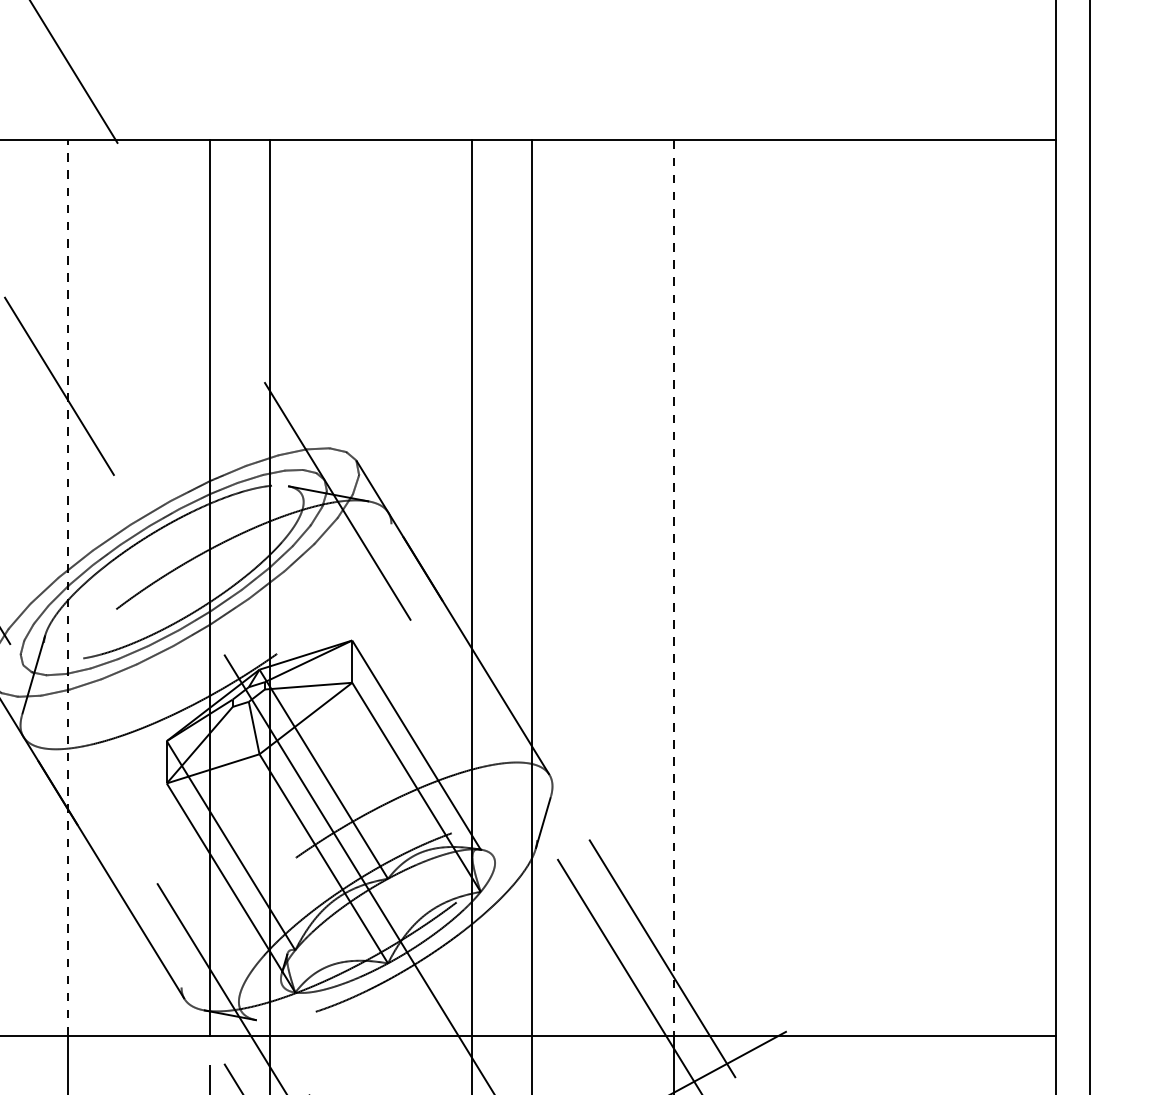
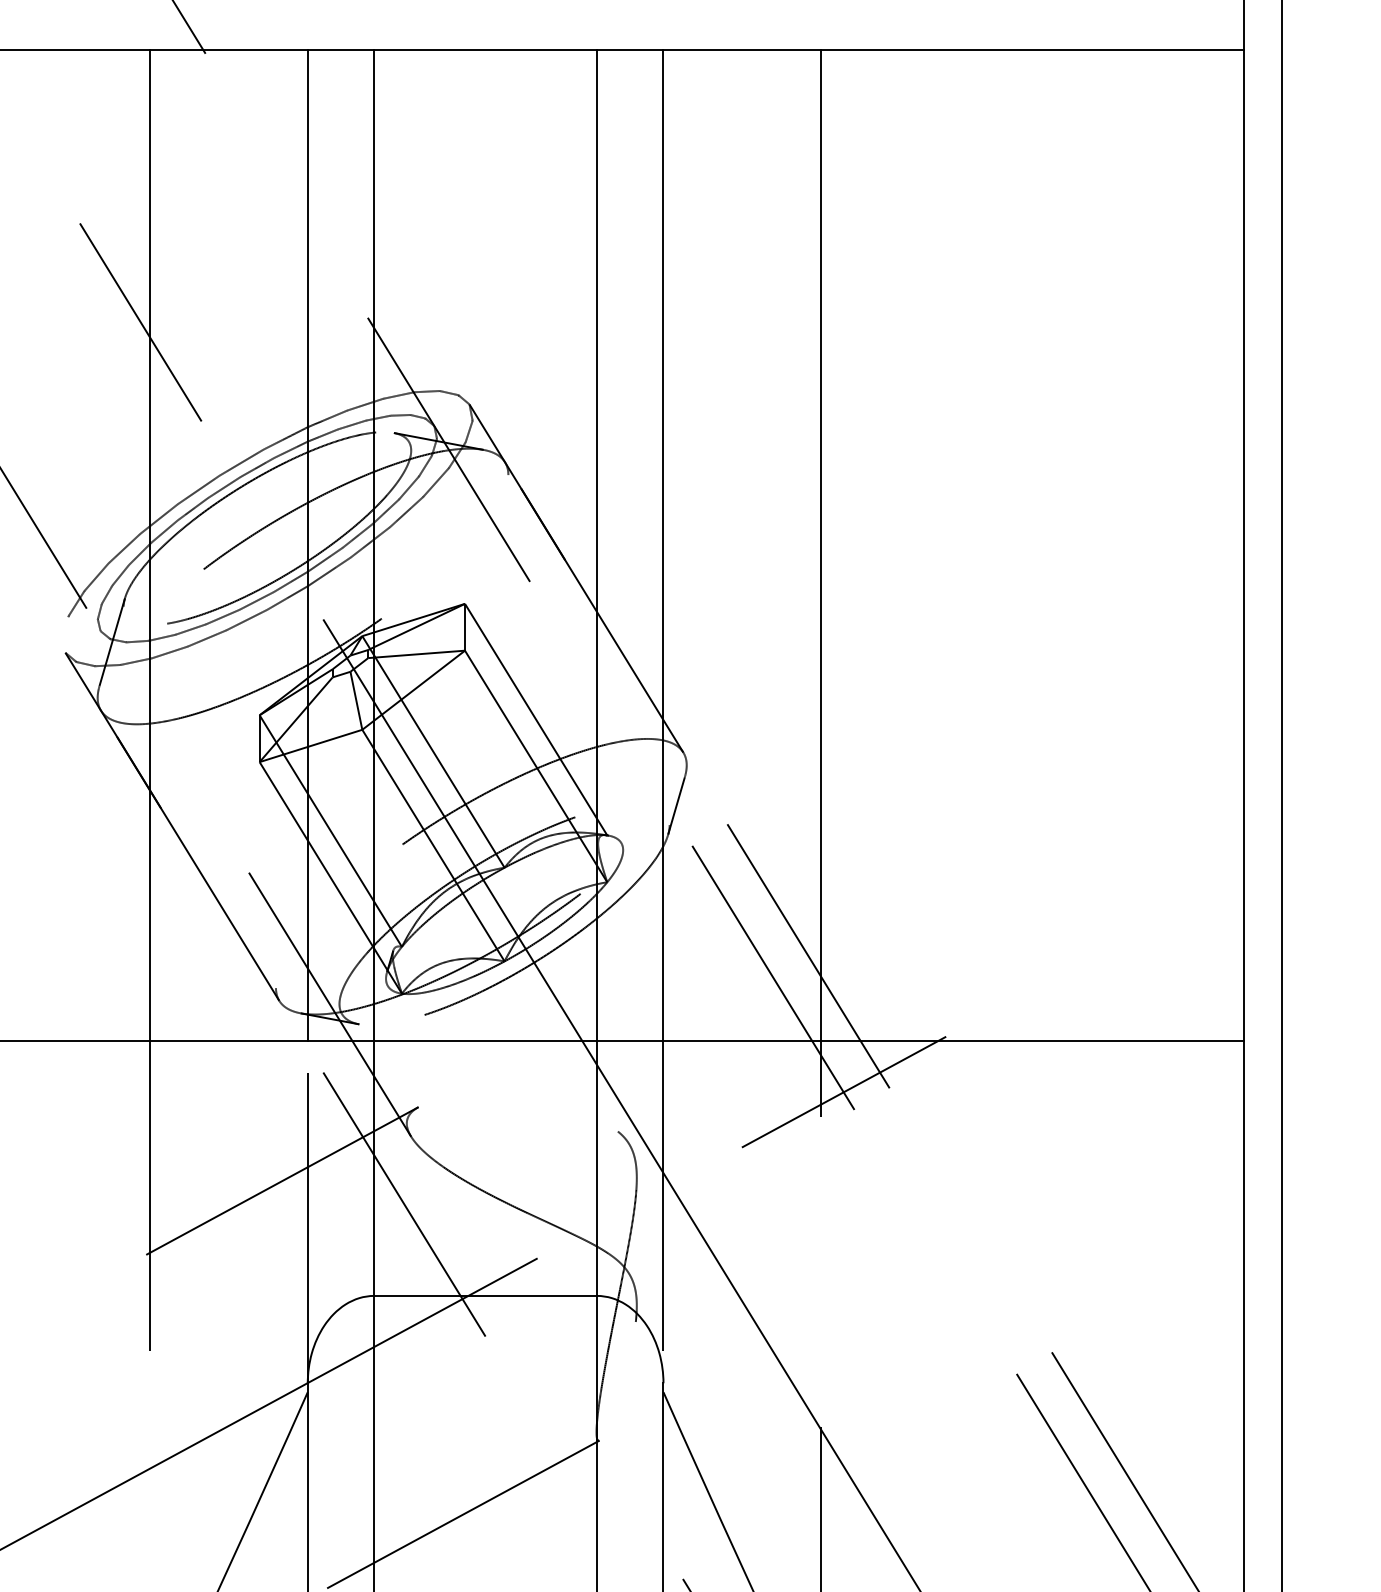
line: (68, 587) -> (150, 545), dashed -> solid
line: (674, 587) -> (821, 545), dashed -> solid

